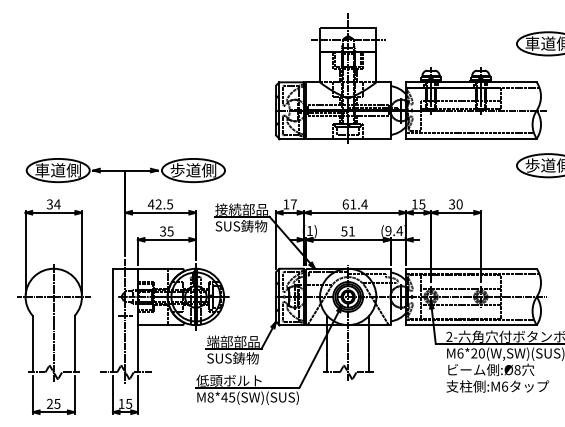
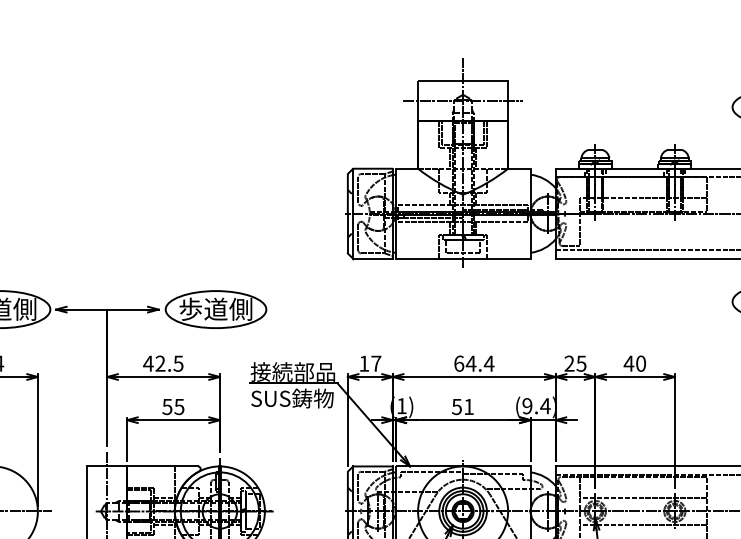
text: (352, 204) -> (469, 363), 61.4 -> 64.4
text: (414, 204) -> (568, 363), 15 -> 25
text: (451, 204) -> (628, 363), 30 -> 40
text: (162, 230) -> (166, 405), 35 -> 55

